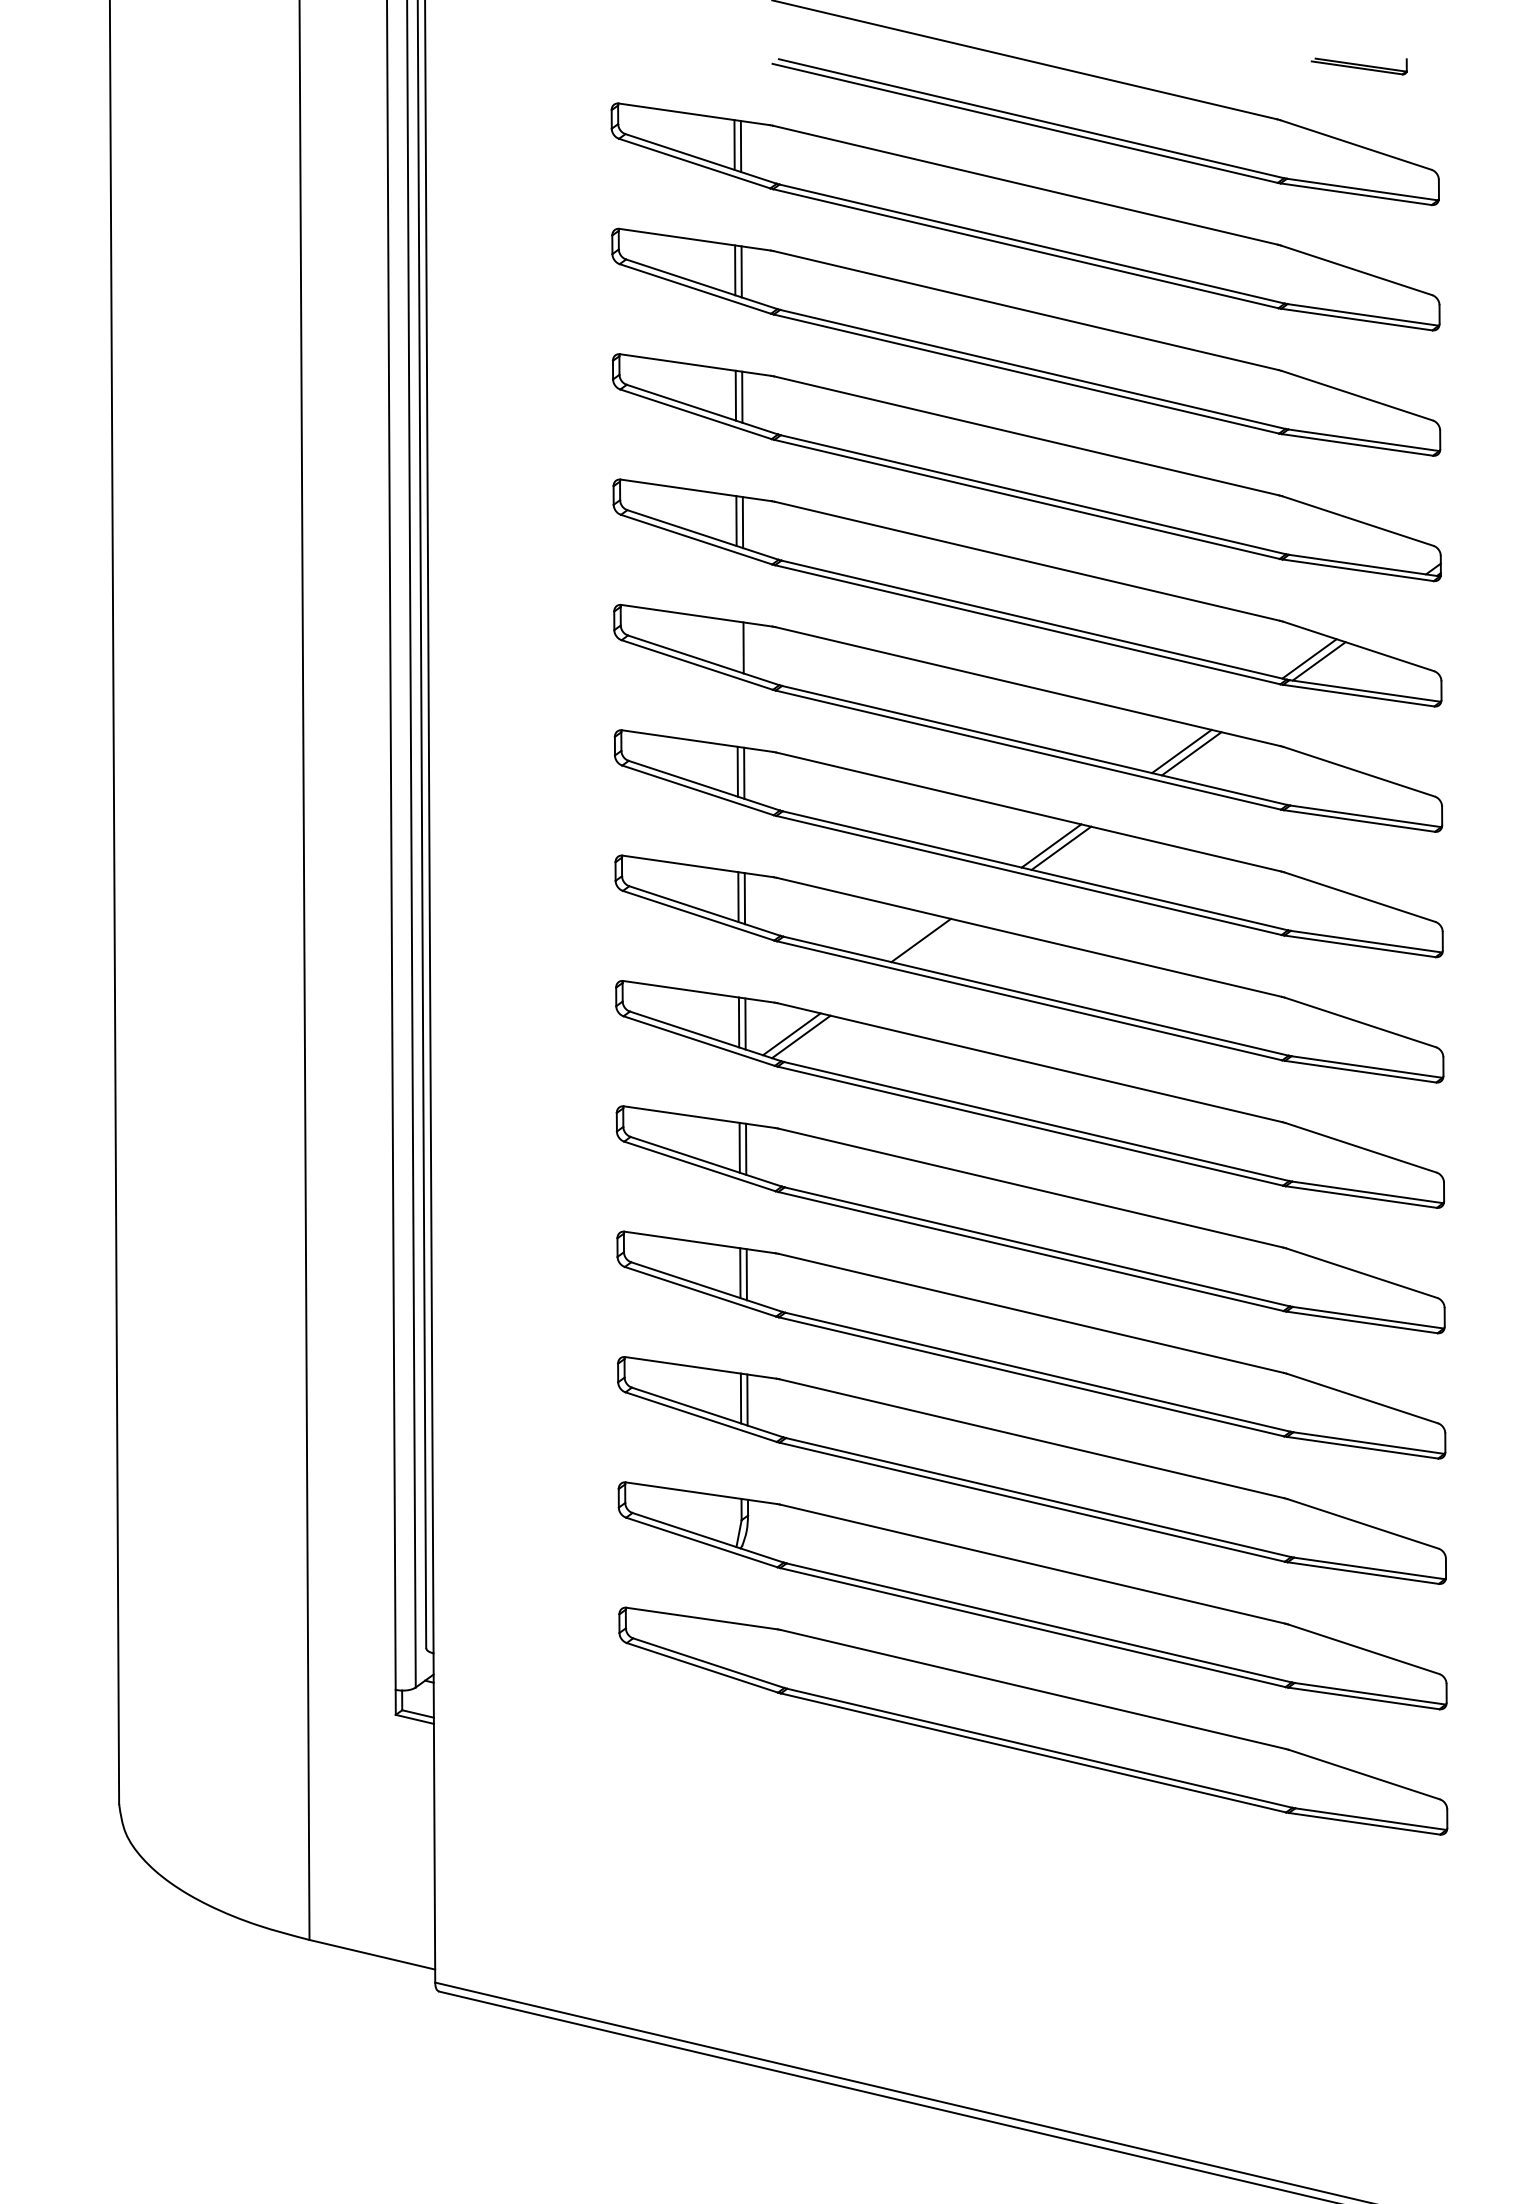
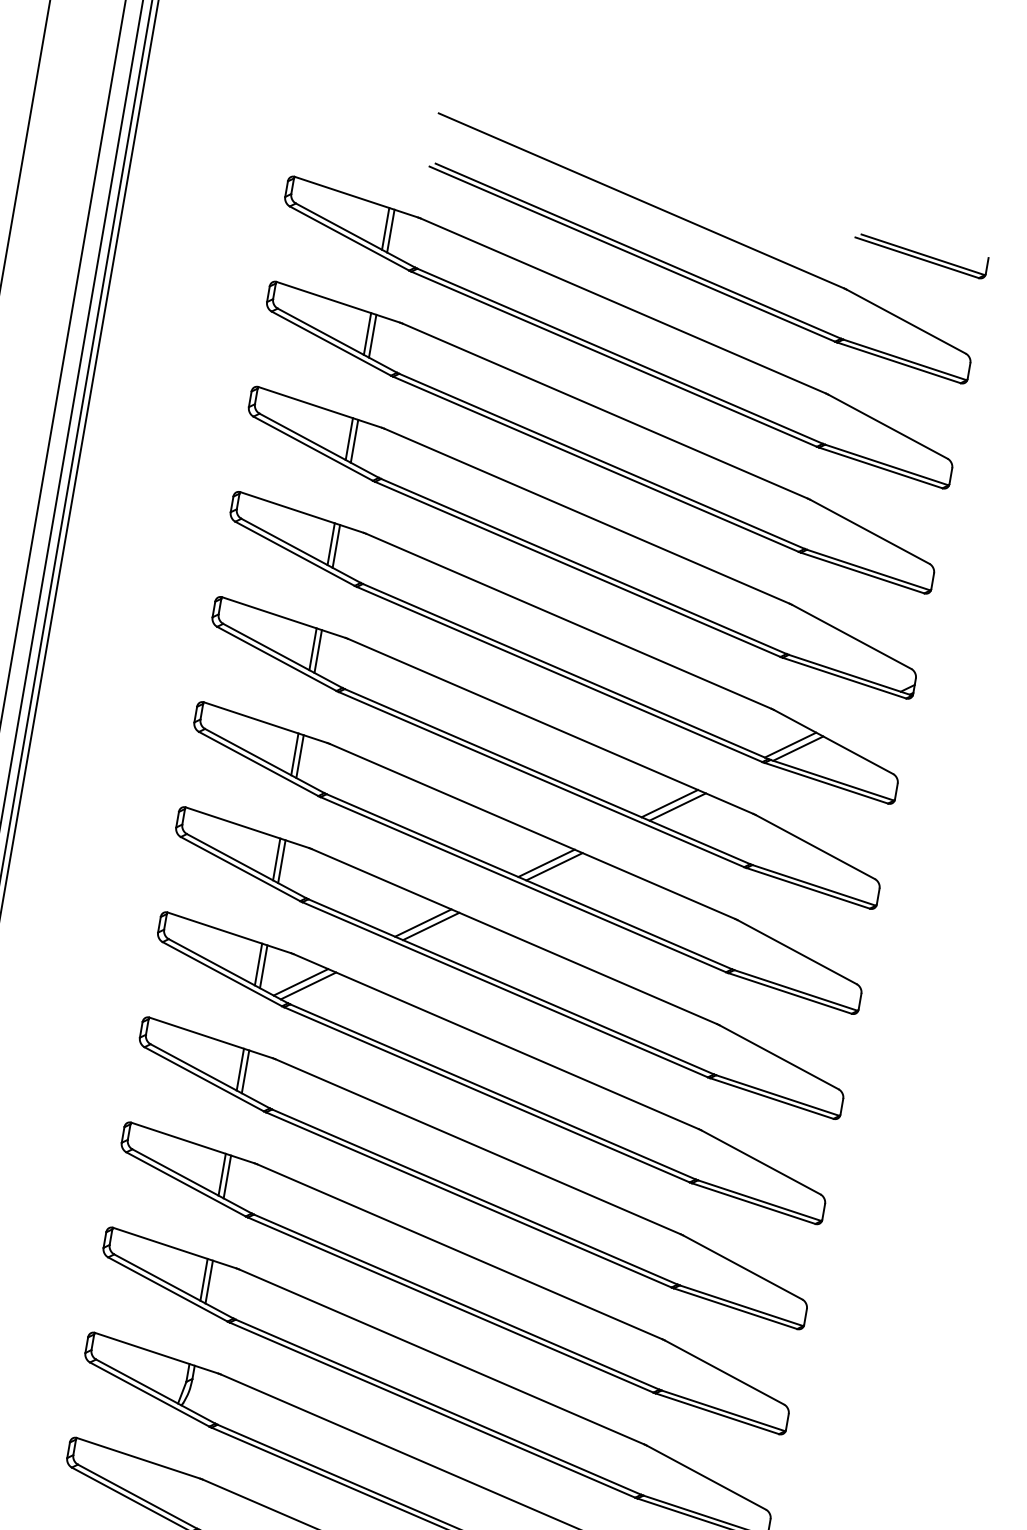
part: (1359, 66) -> (920, 256), size x1.67
line: (737, 646) -> (313, 649), added
line: (930, 942) -> (430, 926), added

